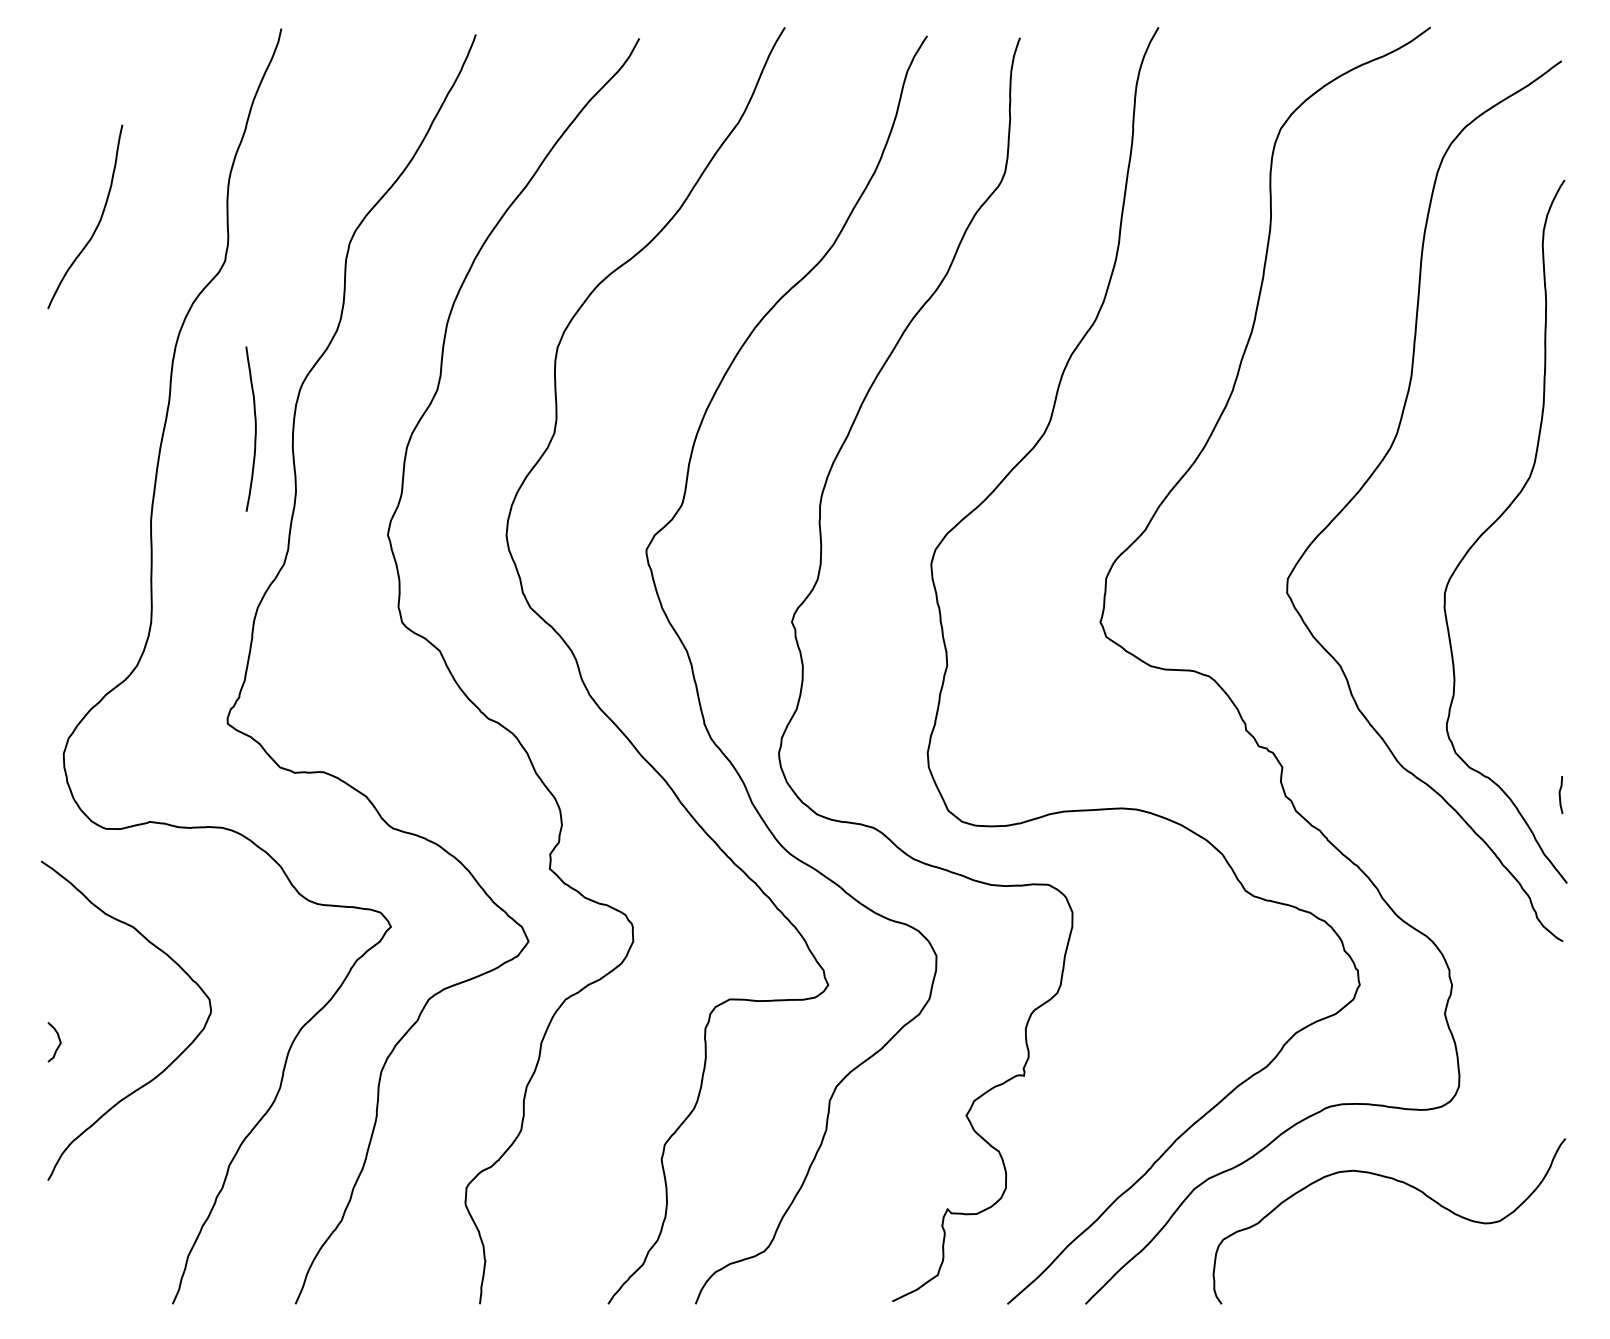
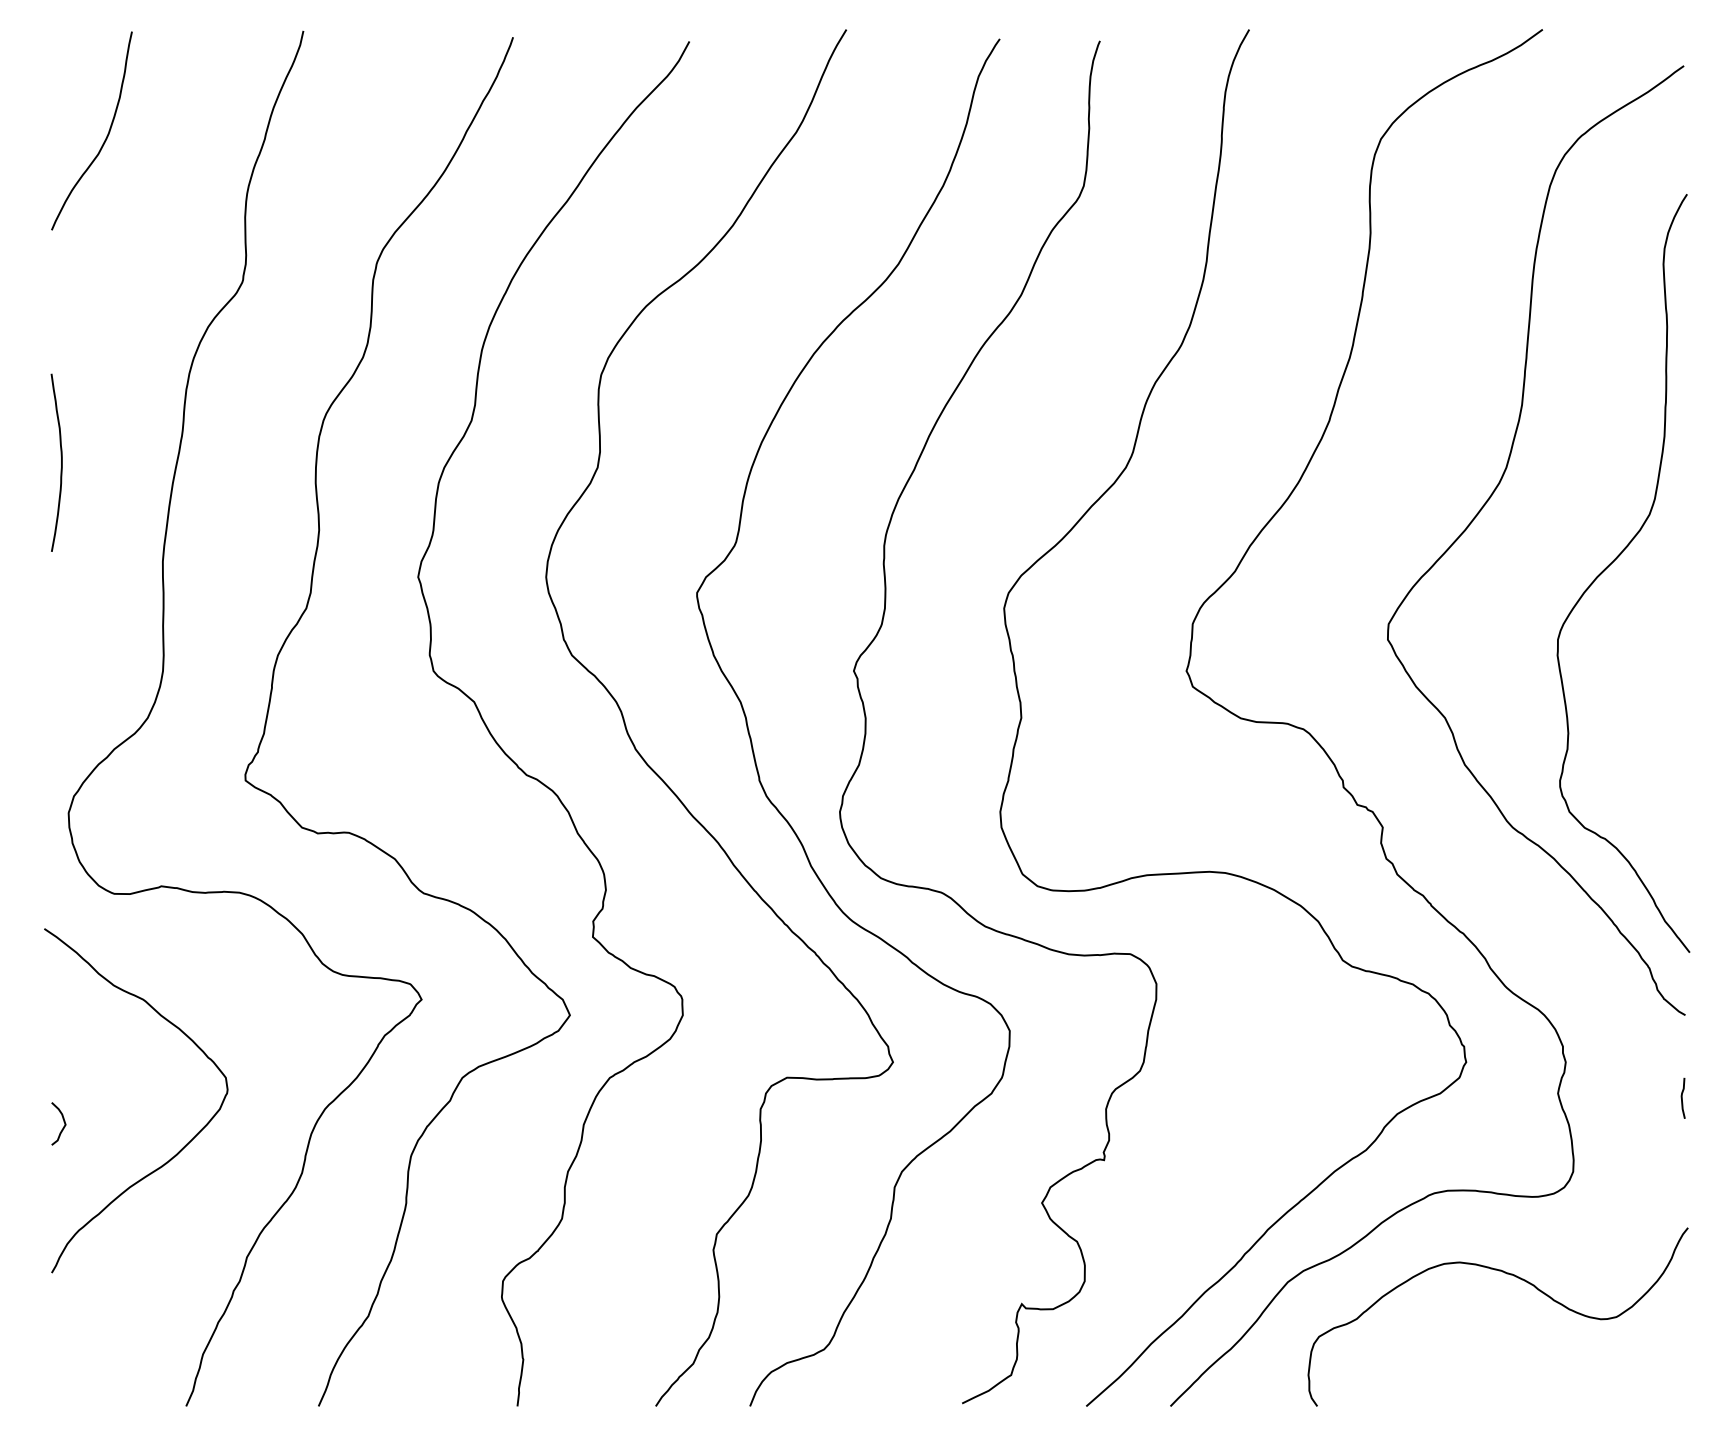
curve: (98, 221) -> (106, 135), moved
curve: (255, 428) -> (61, 462), moved
curve: (1560, 794) -> (1682, 1097), moved

